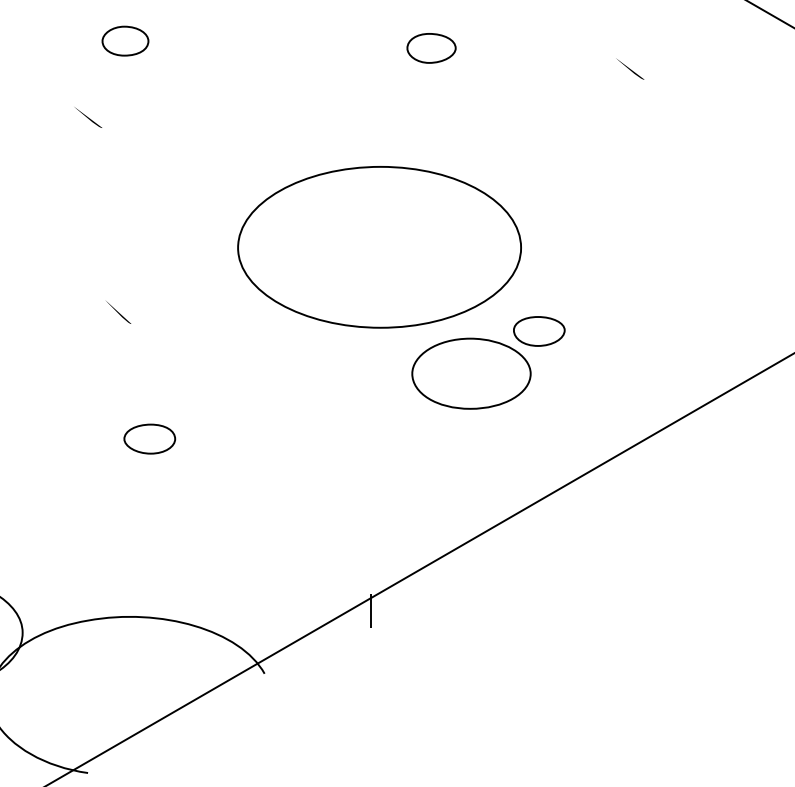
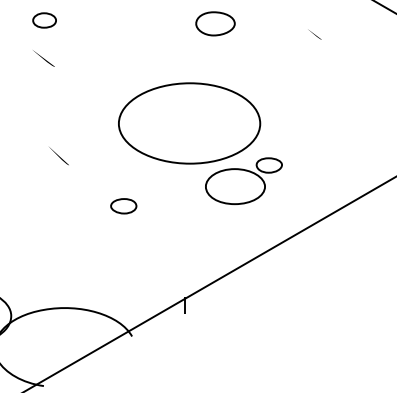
part: (125, 41) -> (44, 20), moved
part: (431, 49) -> (215, 24), size x1.6
part: (89, 117) -> (44, 58), size x1.6
part: (119, 311) -> (59, 155), size x1.6
part: (149, 439) -> (123, 206), moved

